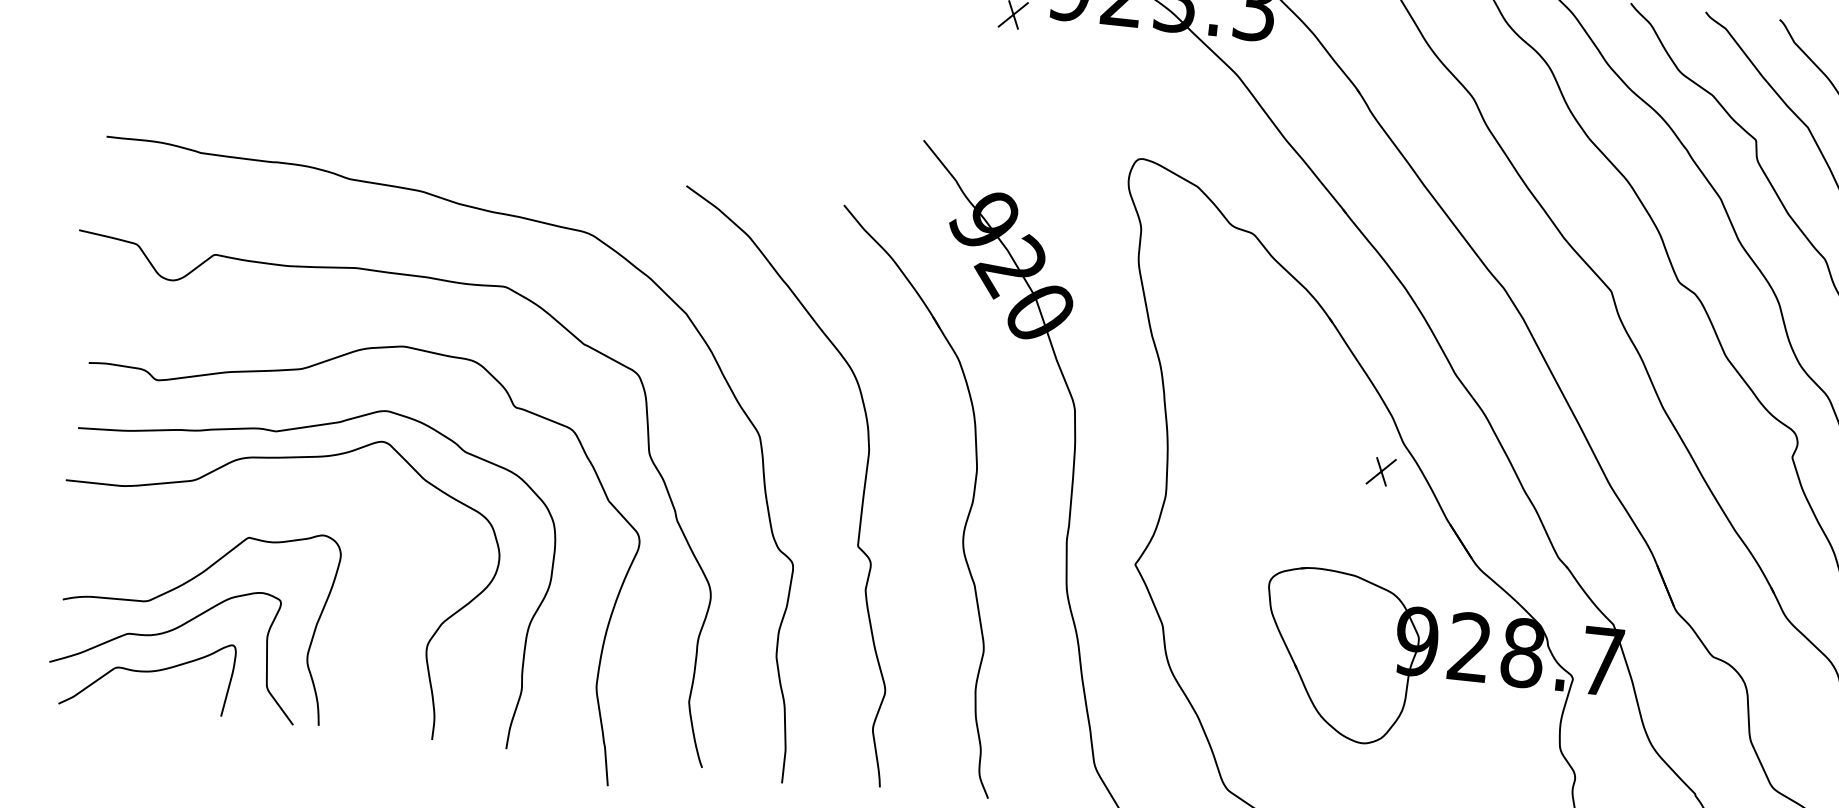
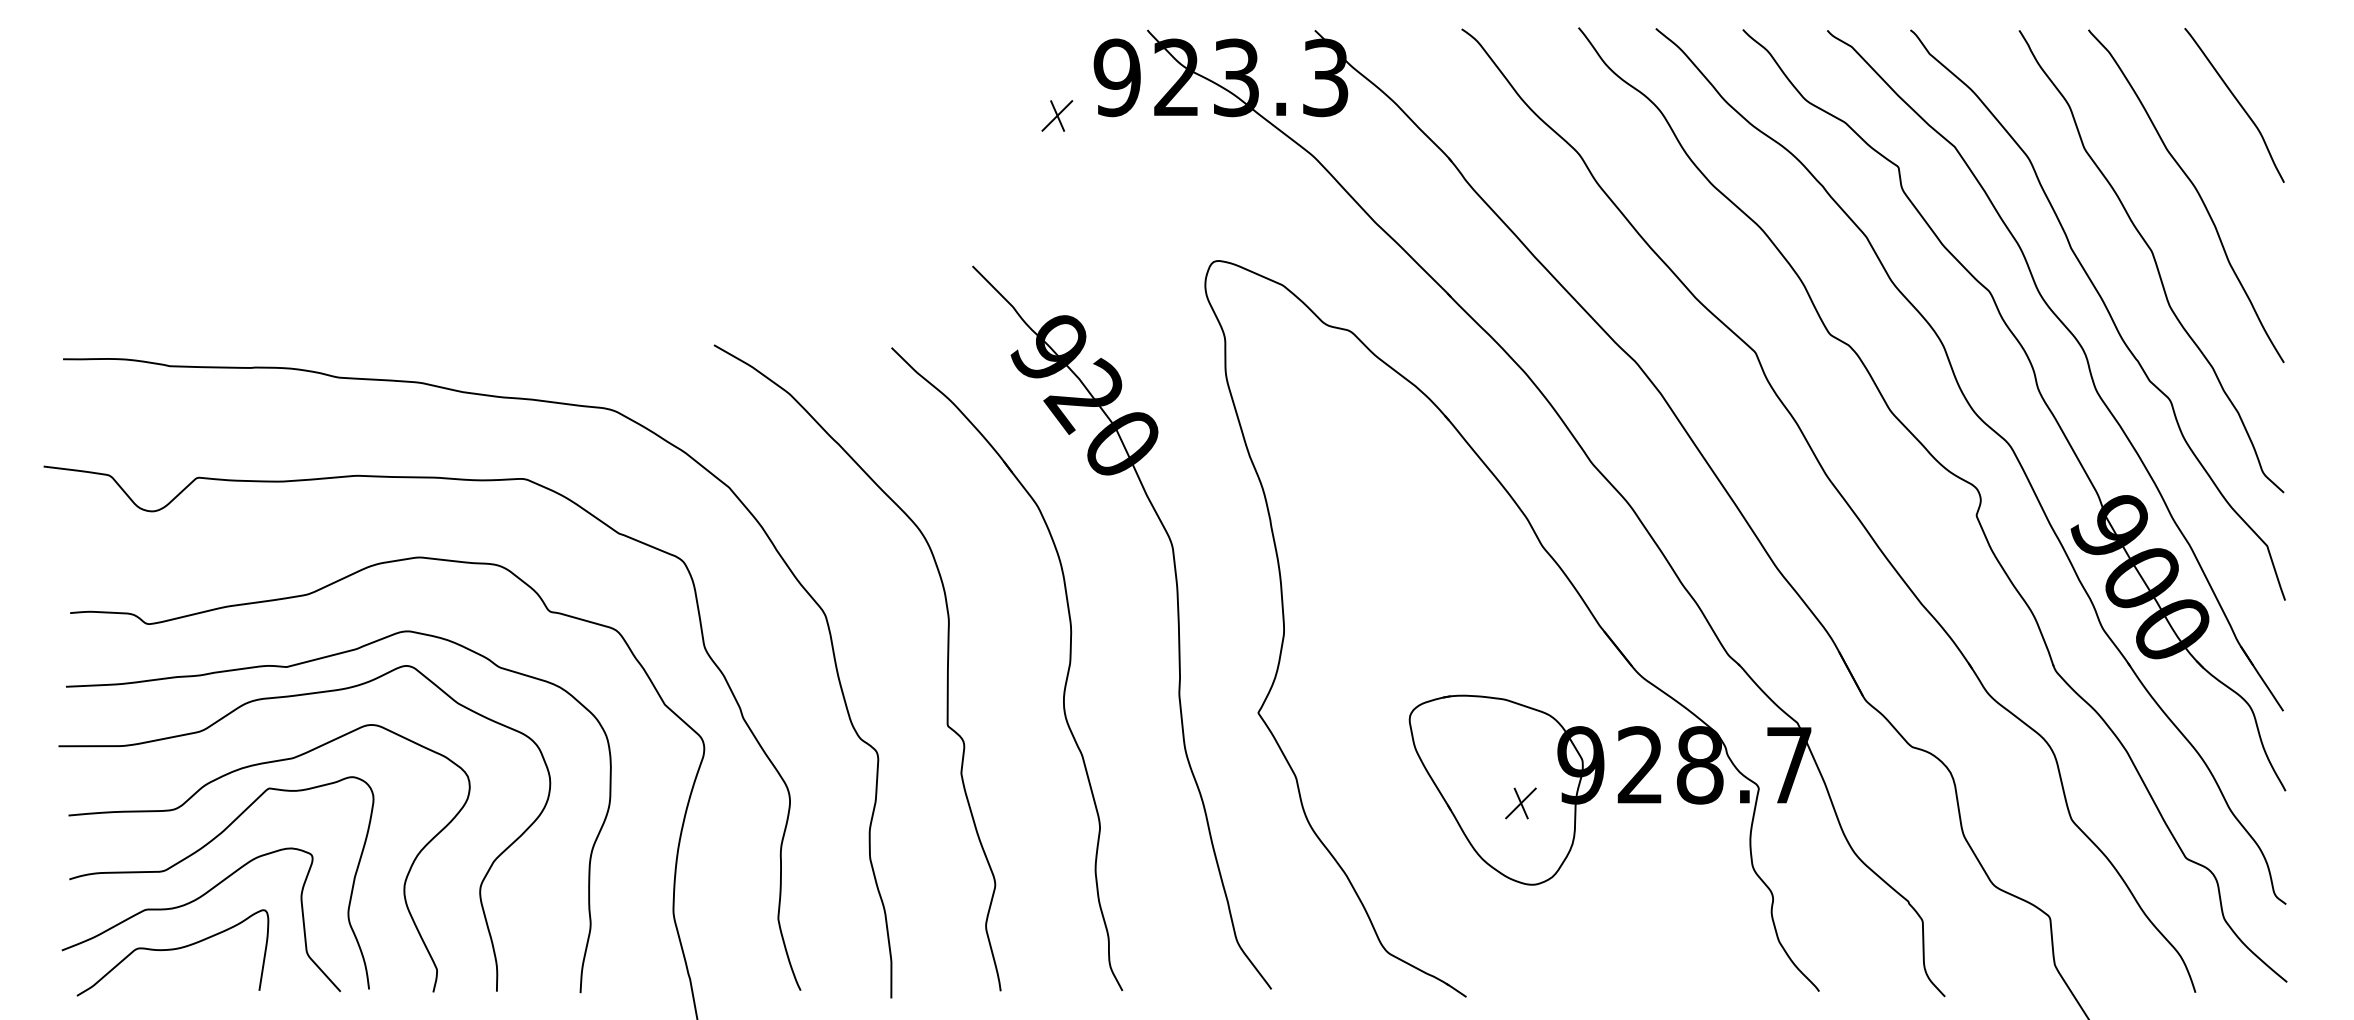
part: (1380, 471) -> (1520, 803), moved
curve: (219, 520) -> (234, 772), added

